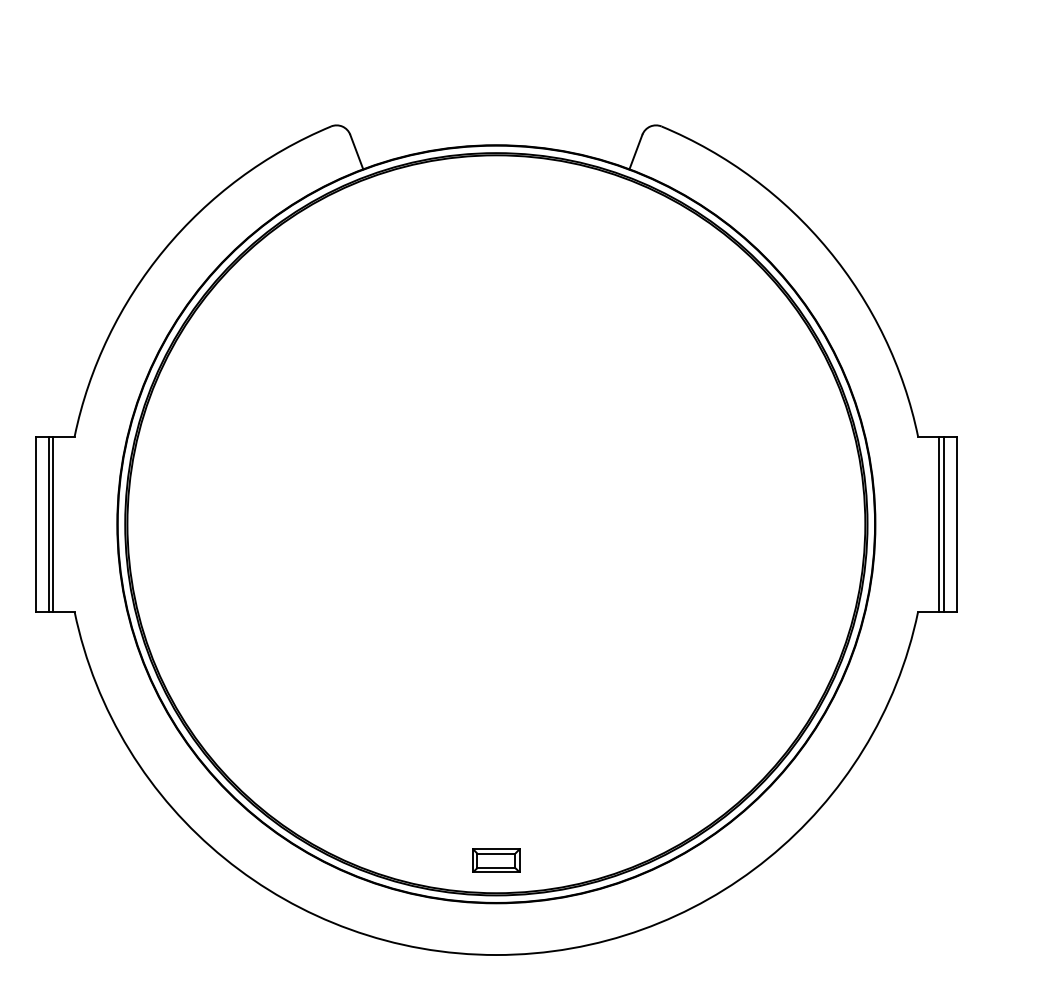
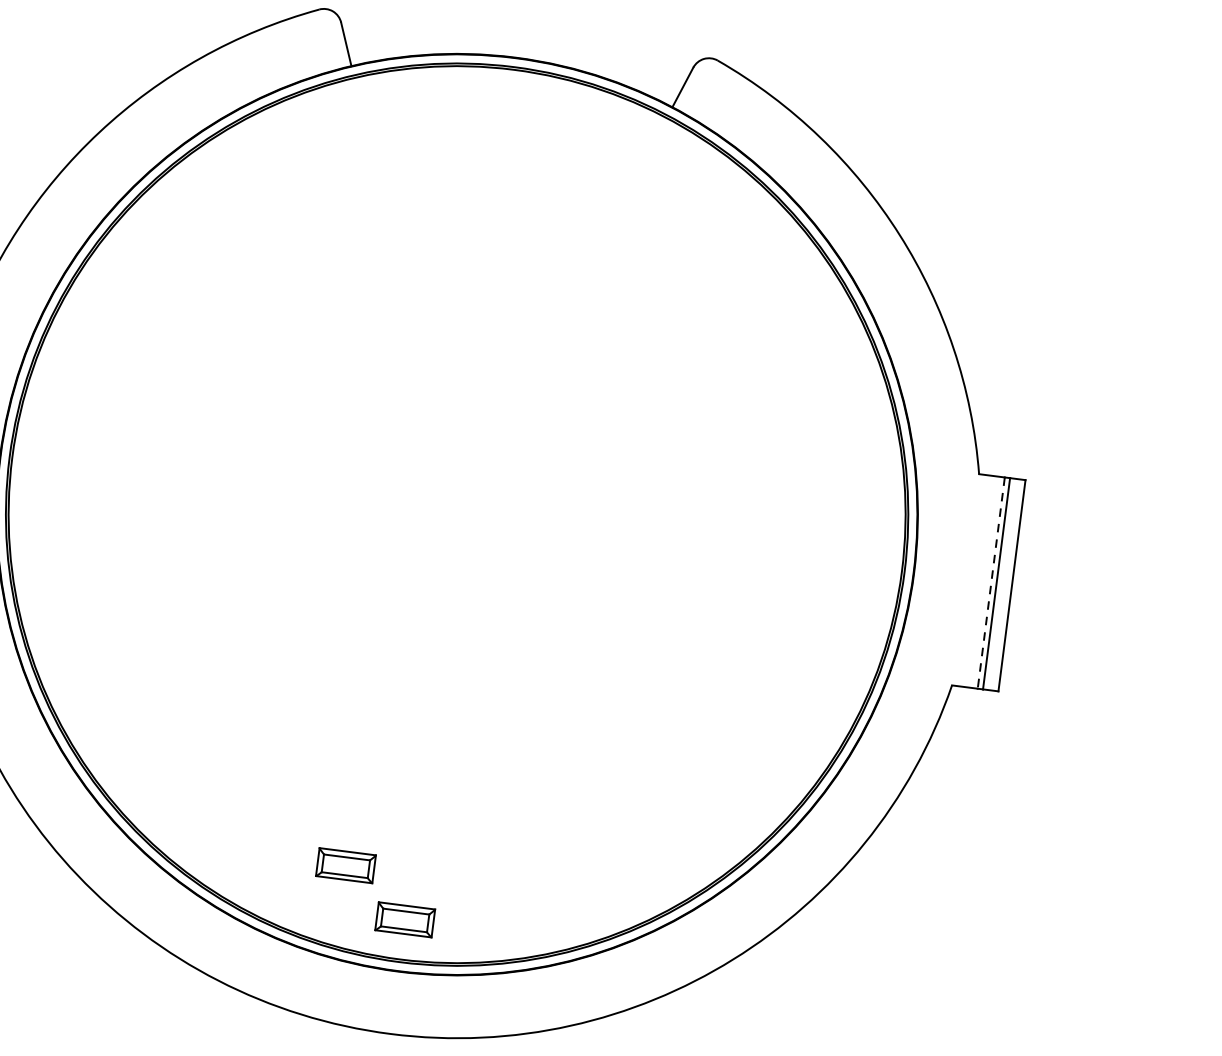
line: (939, 524) -> (991, 583), solid -> dashed
part: (442, 822) -> (346, 865), added

